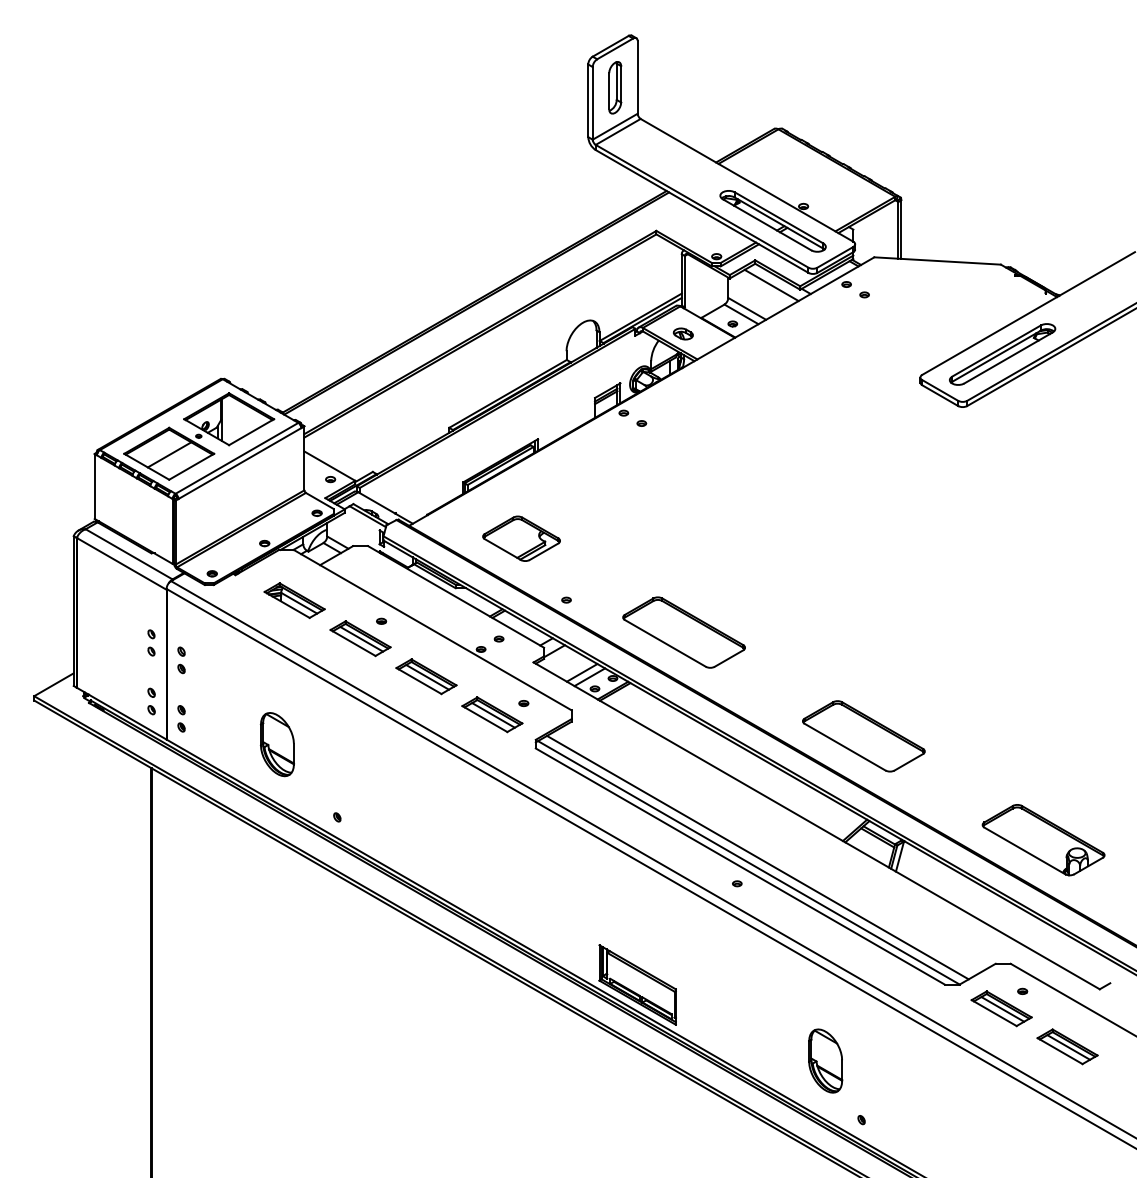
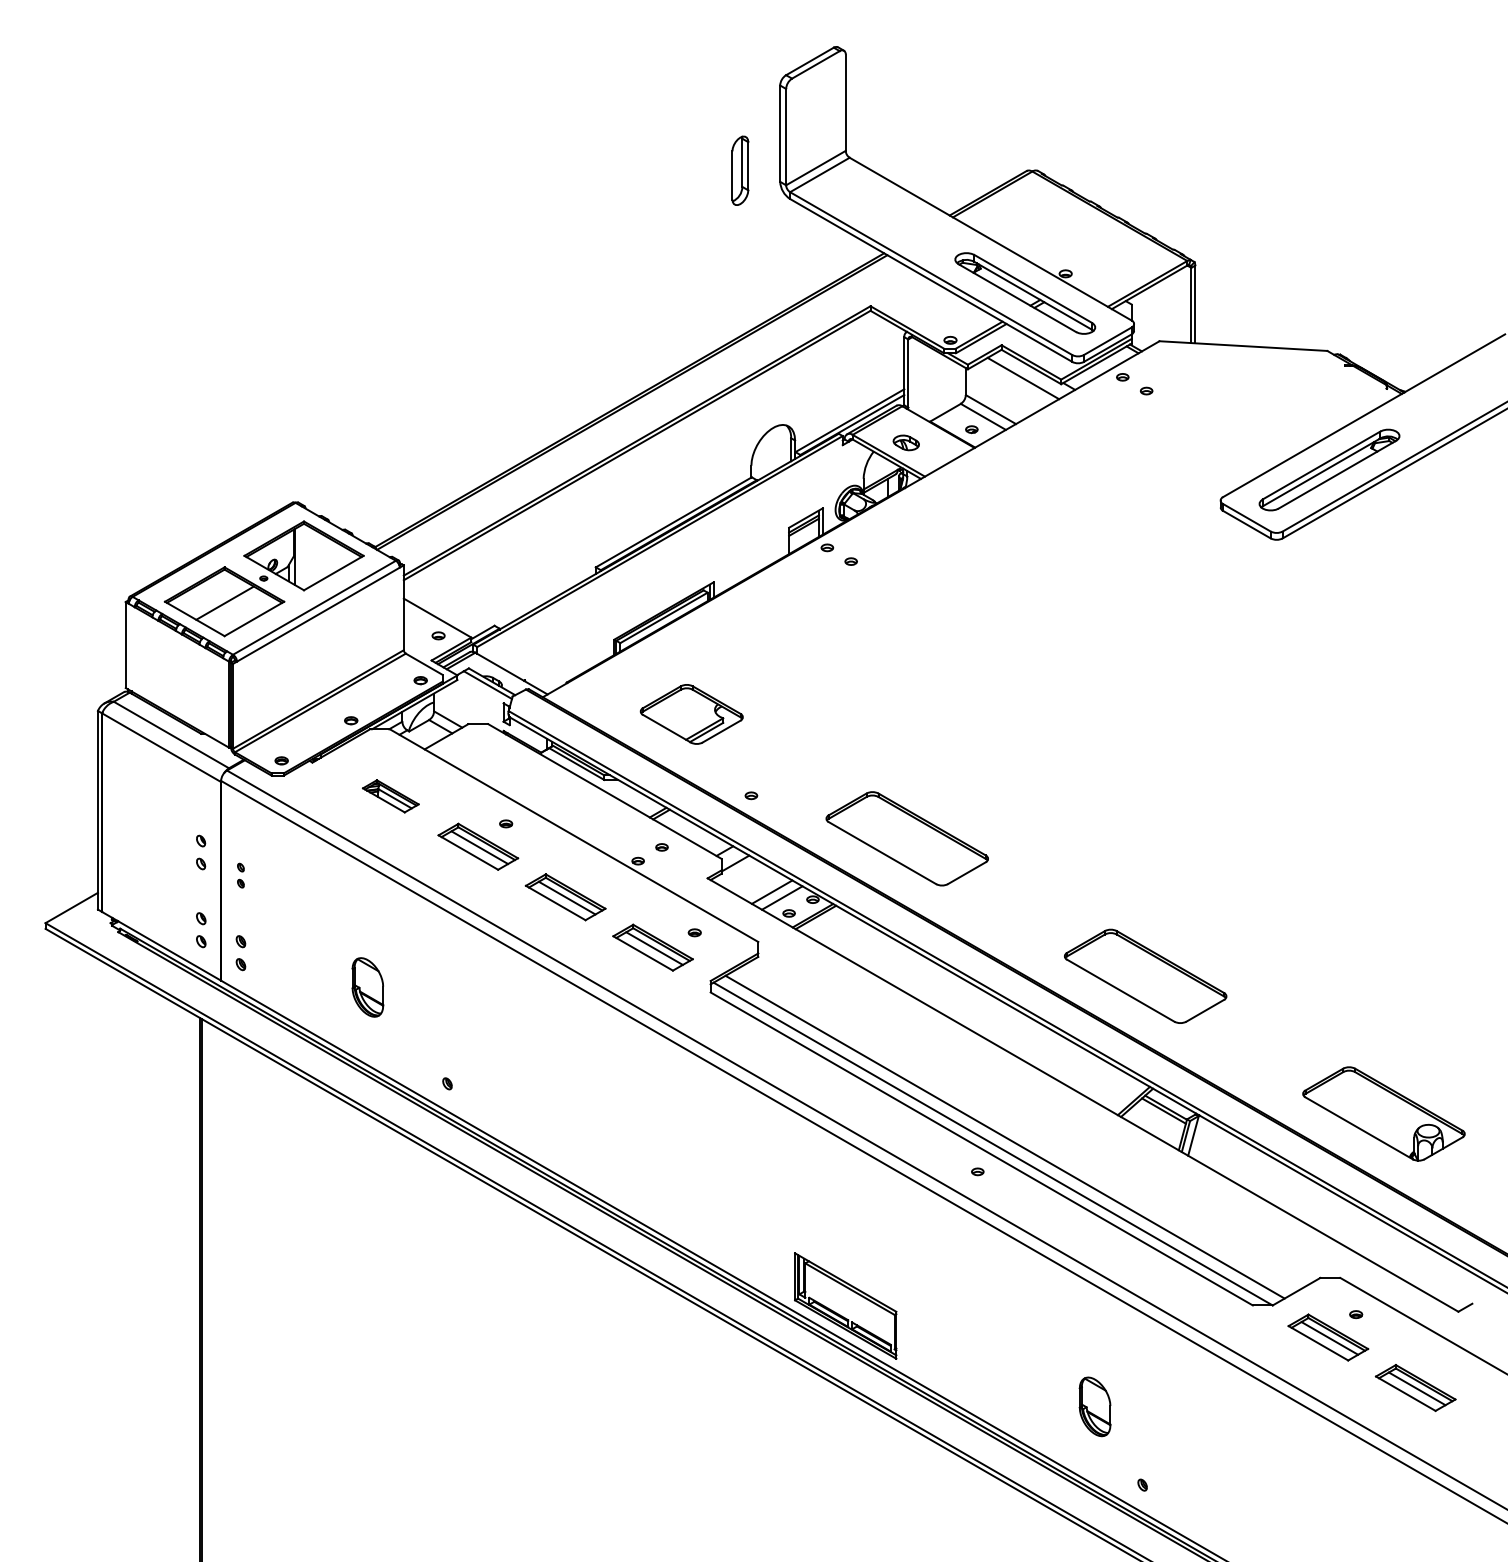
part: (615, 87) -> (740, 170), moved
part: (294, 600) -> (390, 796), size x0.7
part: (181, 660) -> (240, 875), size x0.7
part: (276, 744) -> (366, 987), size x0.7
part: (825, 1060) -> (1094, 1406), size x0.7

